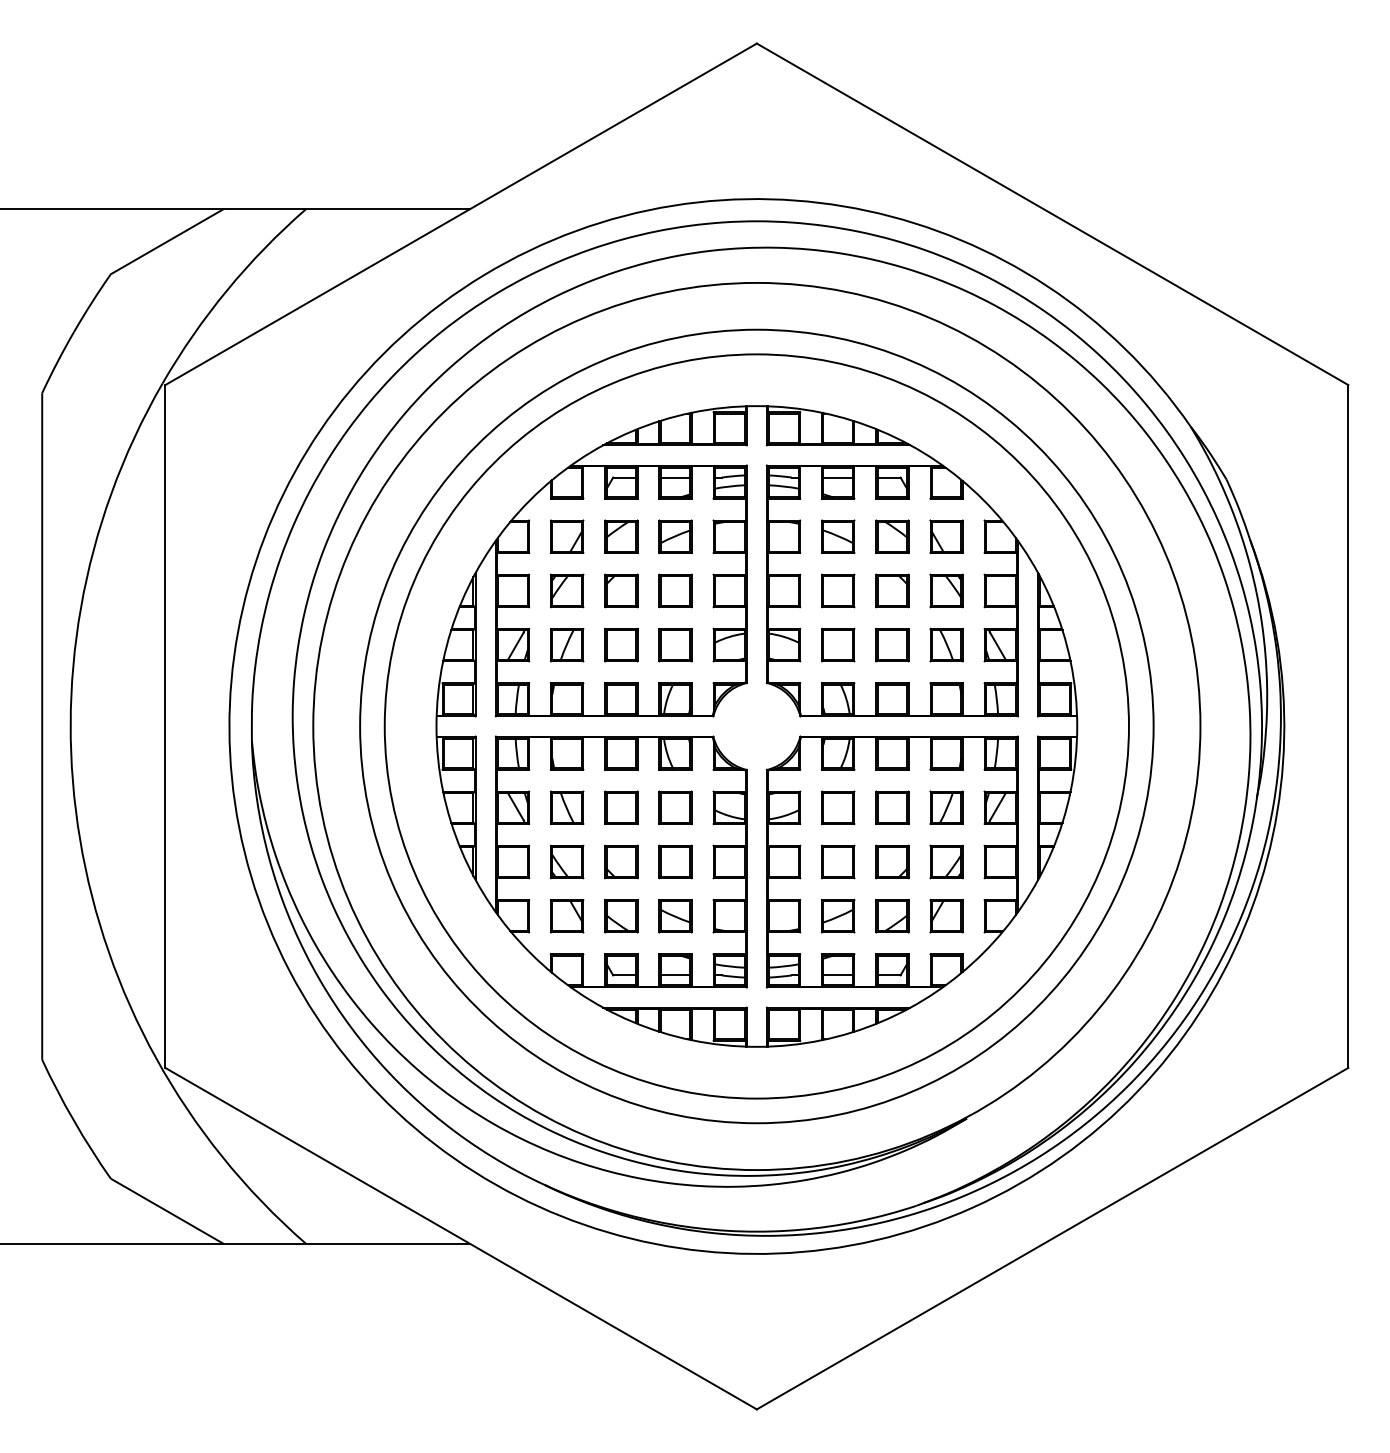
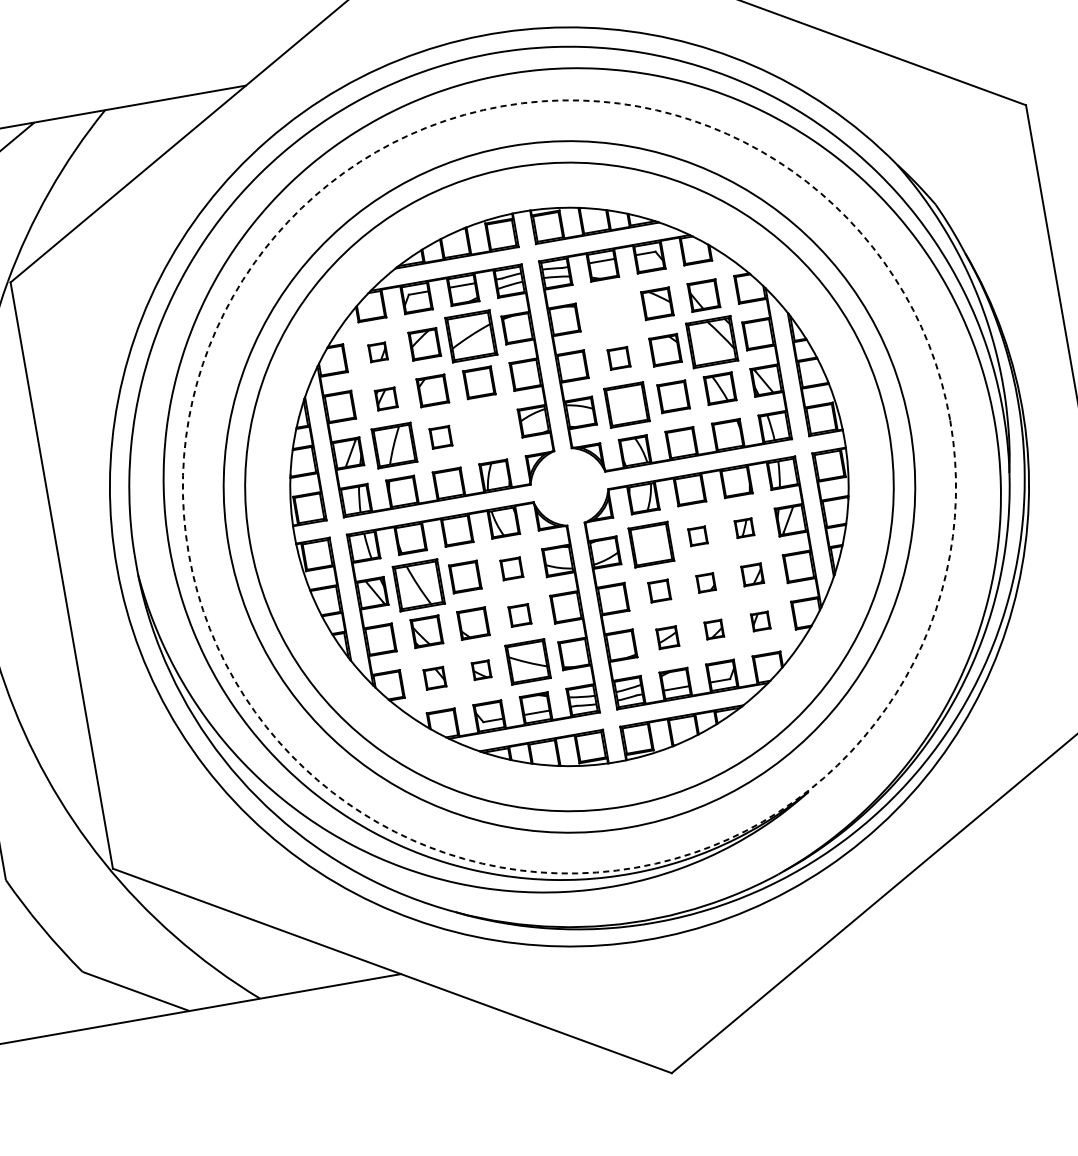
part: (566, 536) -> (377, 352), size x0.6
part: (675, 536) -> (471, 336), size x1.6
part: (838, 536) -> (611, 311), removed
part: (567, 590) -> (386, 398), size x0.7
part: (838, 590) -> (619, 357), size x0.7
part: (946, 590) -> (711, 341), size x1.6
part: (566, 644) -> (393, 445), size x1.4
part: (621, 644) -> (440, 436), size x0.7
part: (675, 644) -> (487, 428), removed
part: (838, 644) -> (627, 404), size x1.4
circle: (756, 726) -> (569, 487), solid -> dashed
part: (566, 807) -> (418, 585), size x1.6
part: (675, 807) -> (511, 568), size x0.7
part: (838, 807) -> (651, 544), size x1.4
part: (892, 807) -> (698, 536), size x0.6
part: (946, 807) -> (744, 528), size x0.6
part: (675, 861) -> (519, 615), size x0.7
part: (838, 861) -> (659, 590), size x0.7
part: (892, 861) -> (706, 582), size x0.6
part: (946, 861) -> (752, 574), size x0.7
part: (566, 916) -> (434, 678), size x0.7
part: (621, 916) -> (481, 670), size x0.6
part: (675, 916) -> (528, 662), size x1.4
part: (838, 916) -> (668, 637), size x0.7
part: (892, 916) -> (714, 629), size x0.6
part: (946, 916) -> (760, 621), size x0.6

